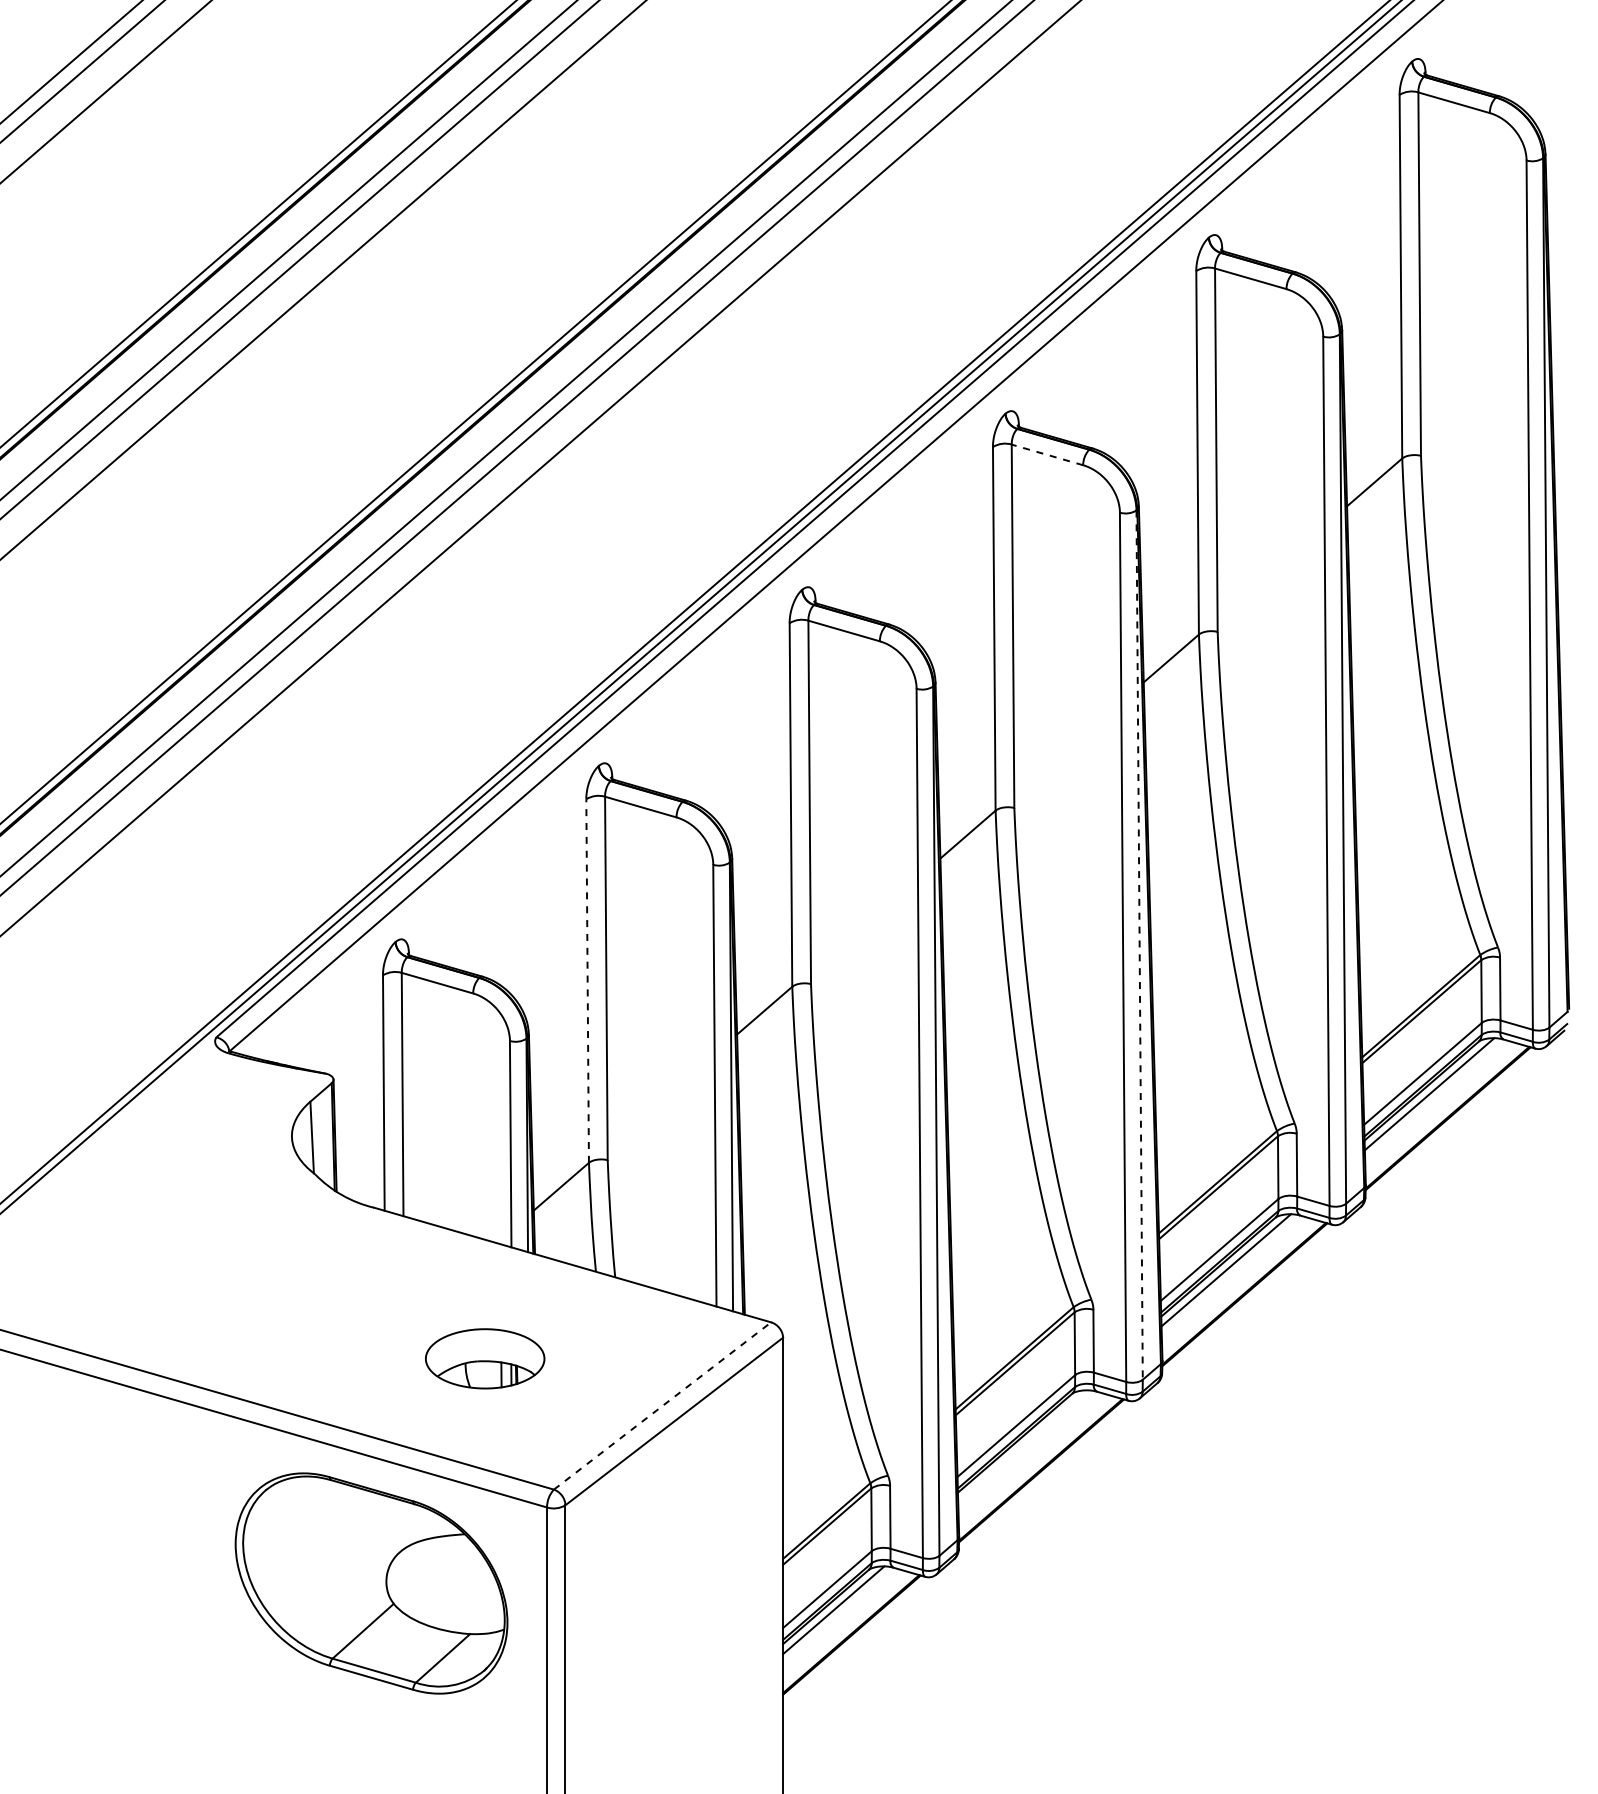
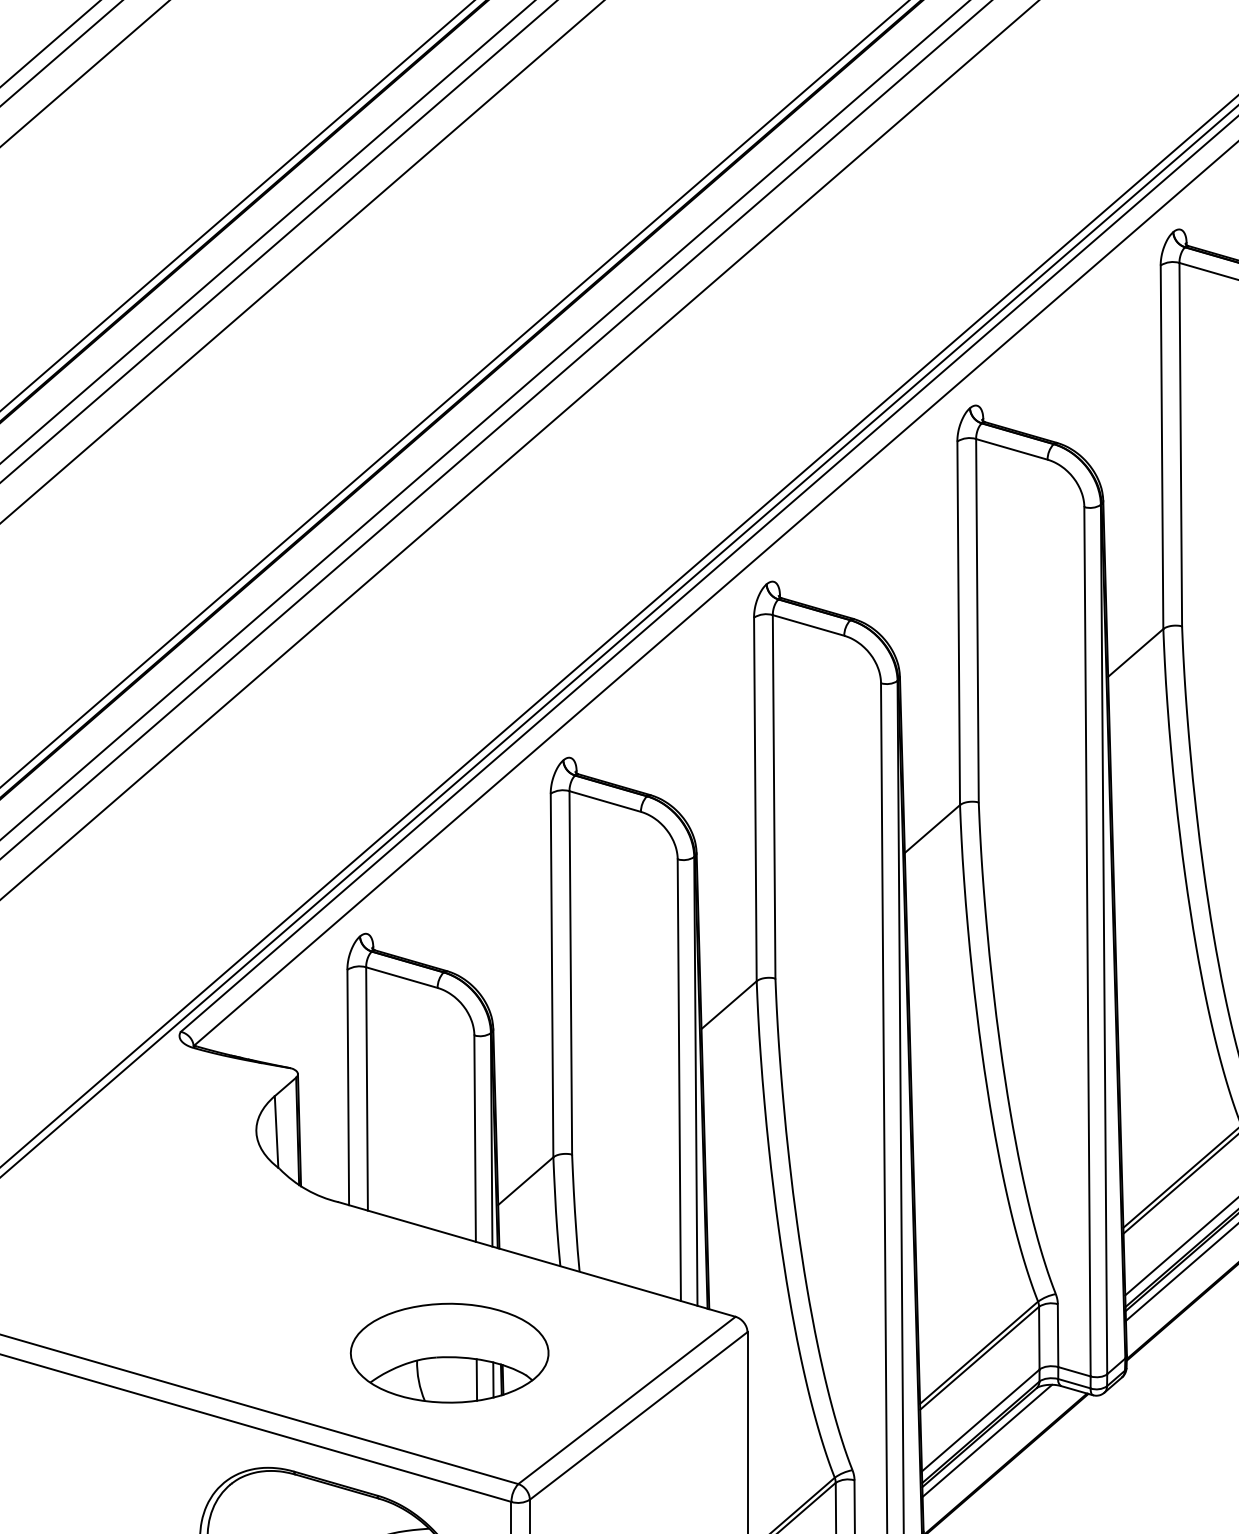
line: (1046, 454) -> (1010, 448), dashed -> solid
line: (1139, 945) -> (1103, 939), dashed -> solid
line: (587, 981) -> (551, 975), dashed -> solid
part: (484, 1358) -> (448, 1352), size x1.67
line: (662, 1405) -> (626, 1399), dashed -> solid
line: (1022, 1446) -> (986, 1440), added

